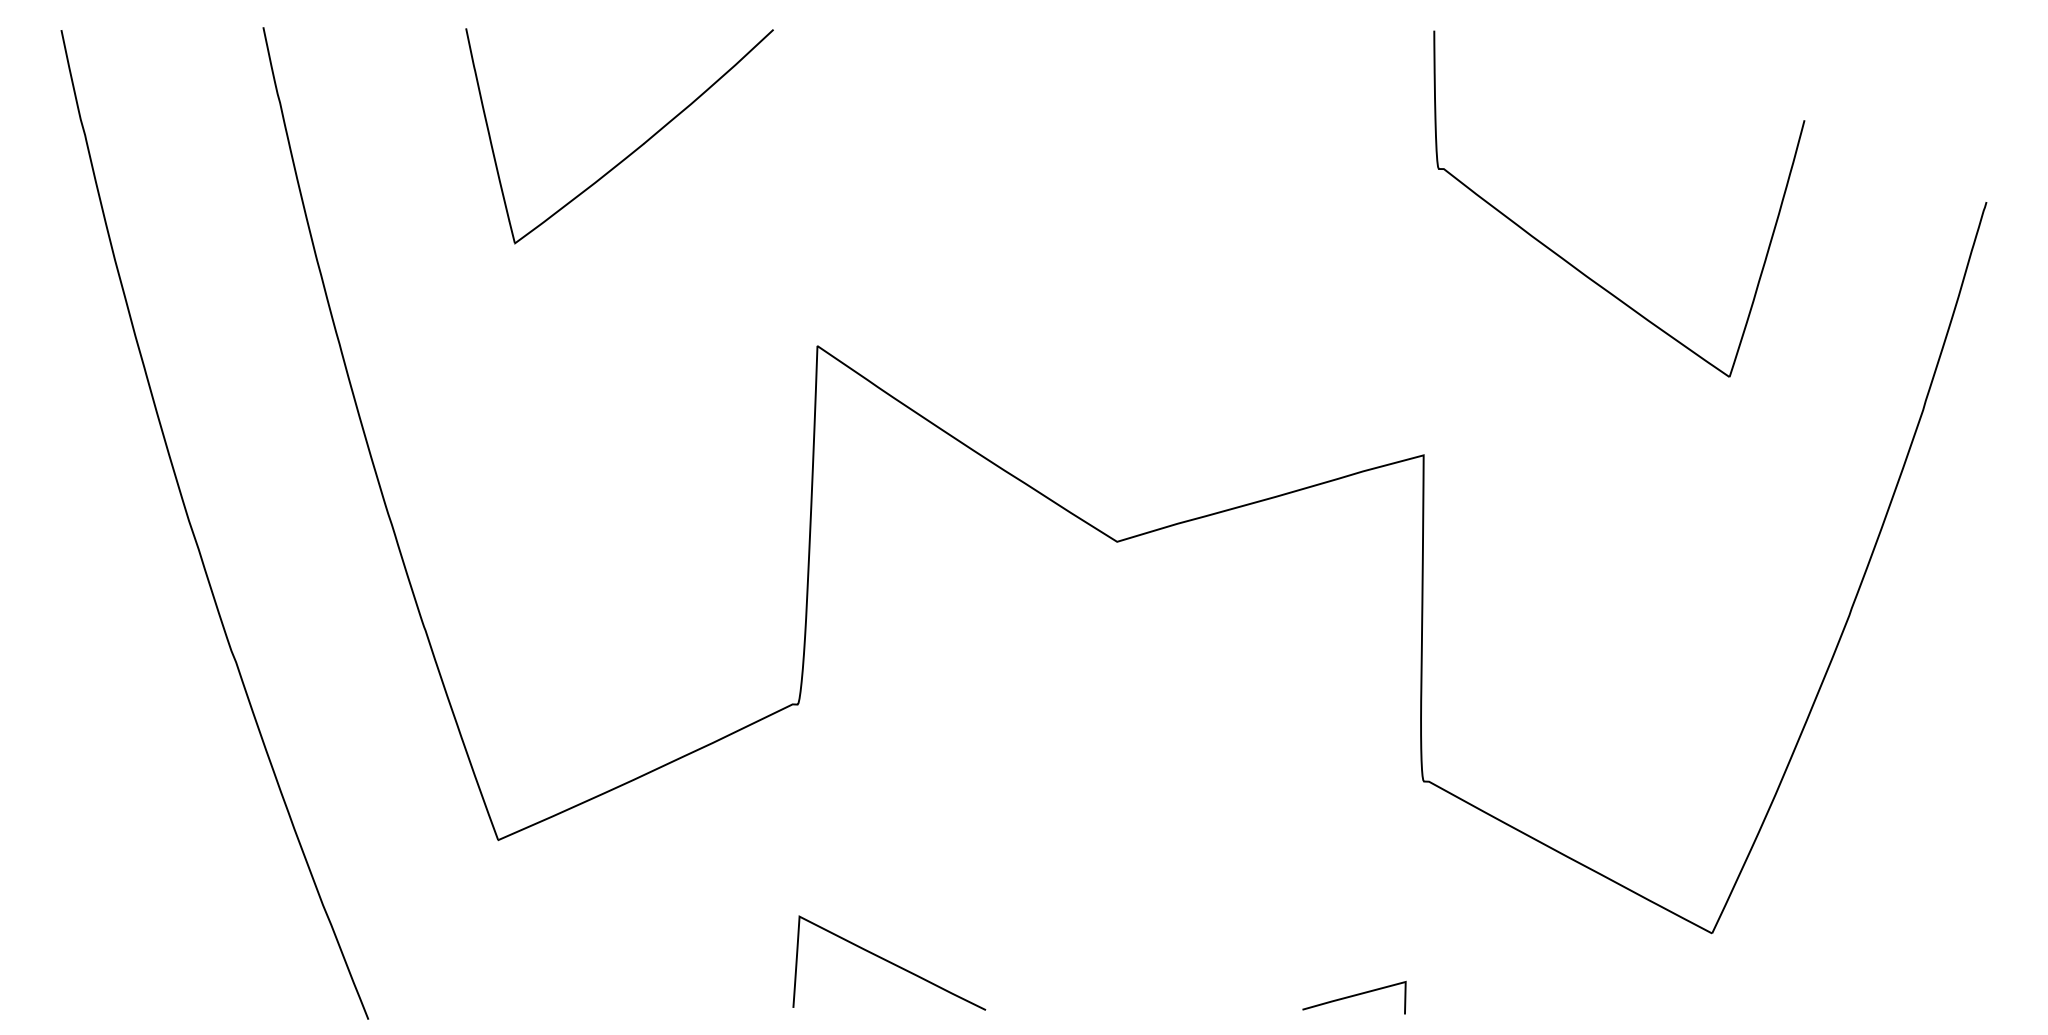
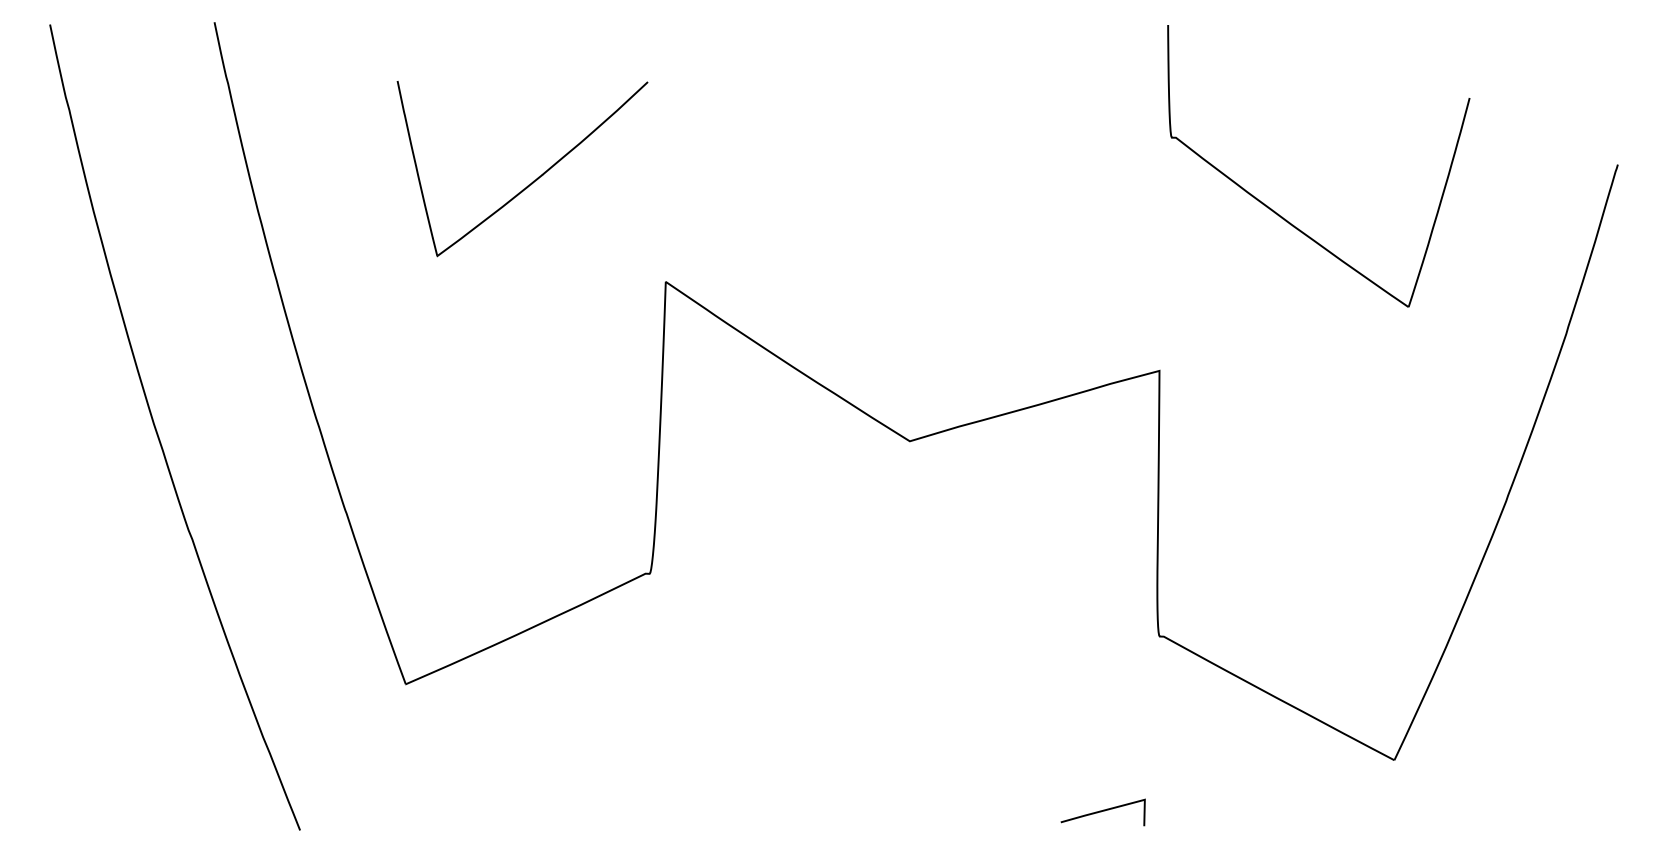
part: (632, 151) -> (533, 181), moved
curve: (889, 962) -> (724, 783), removed

